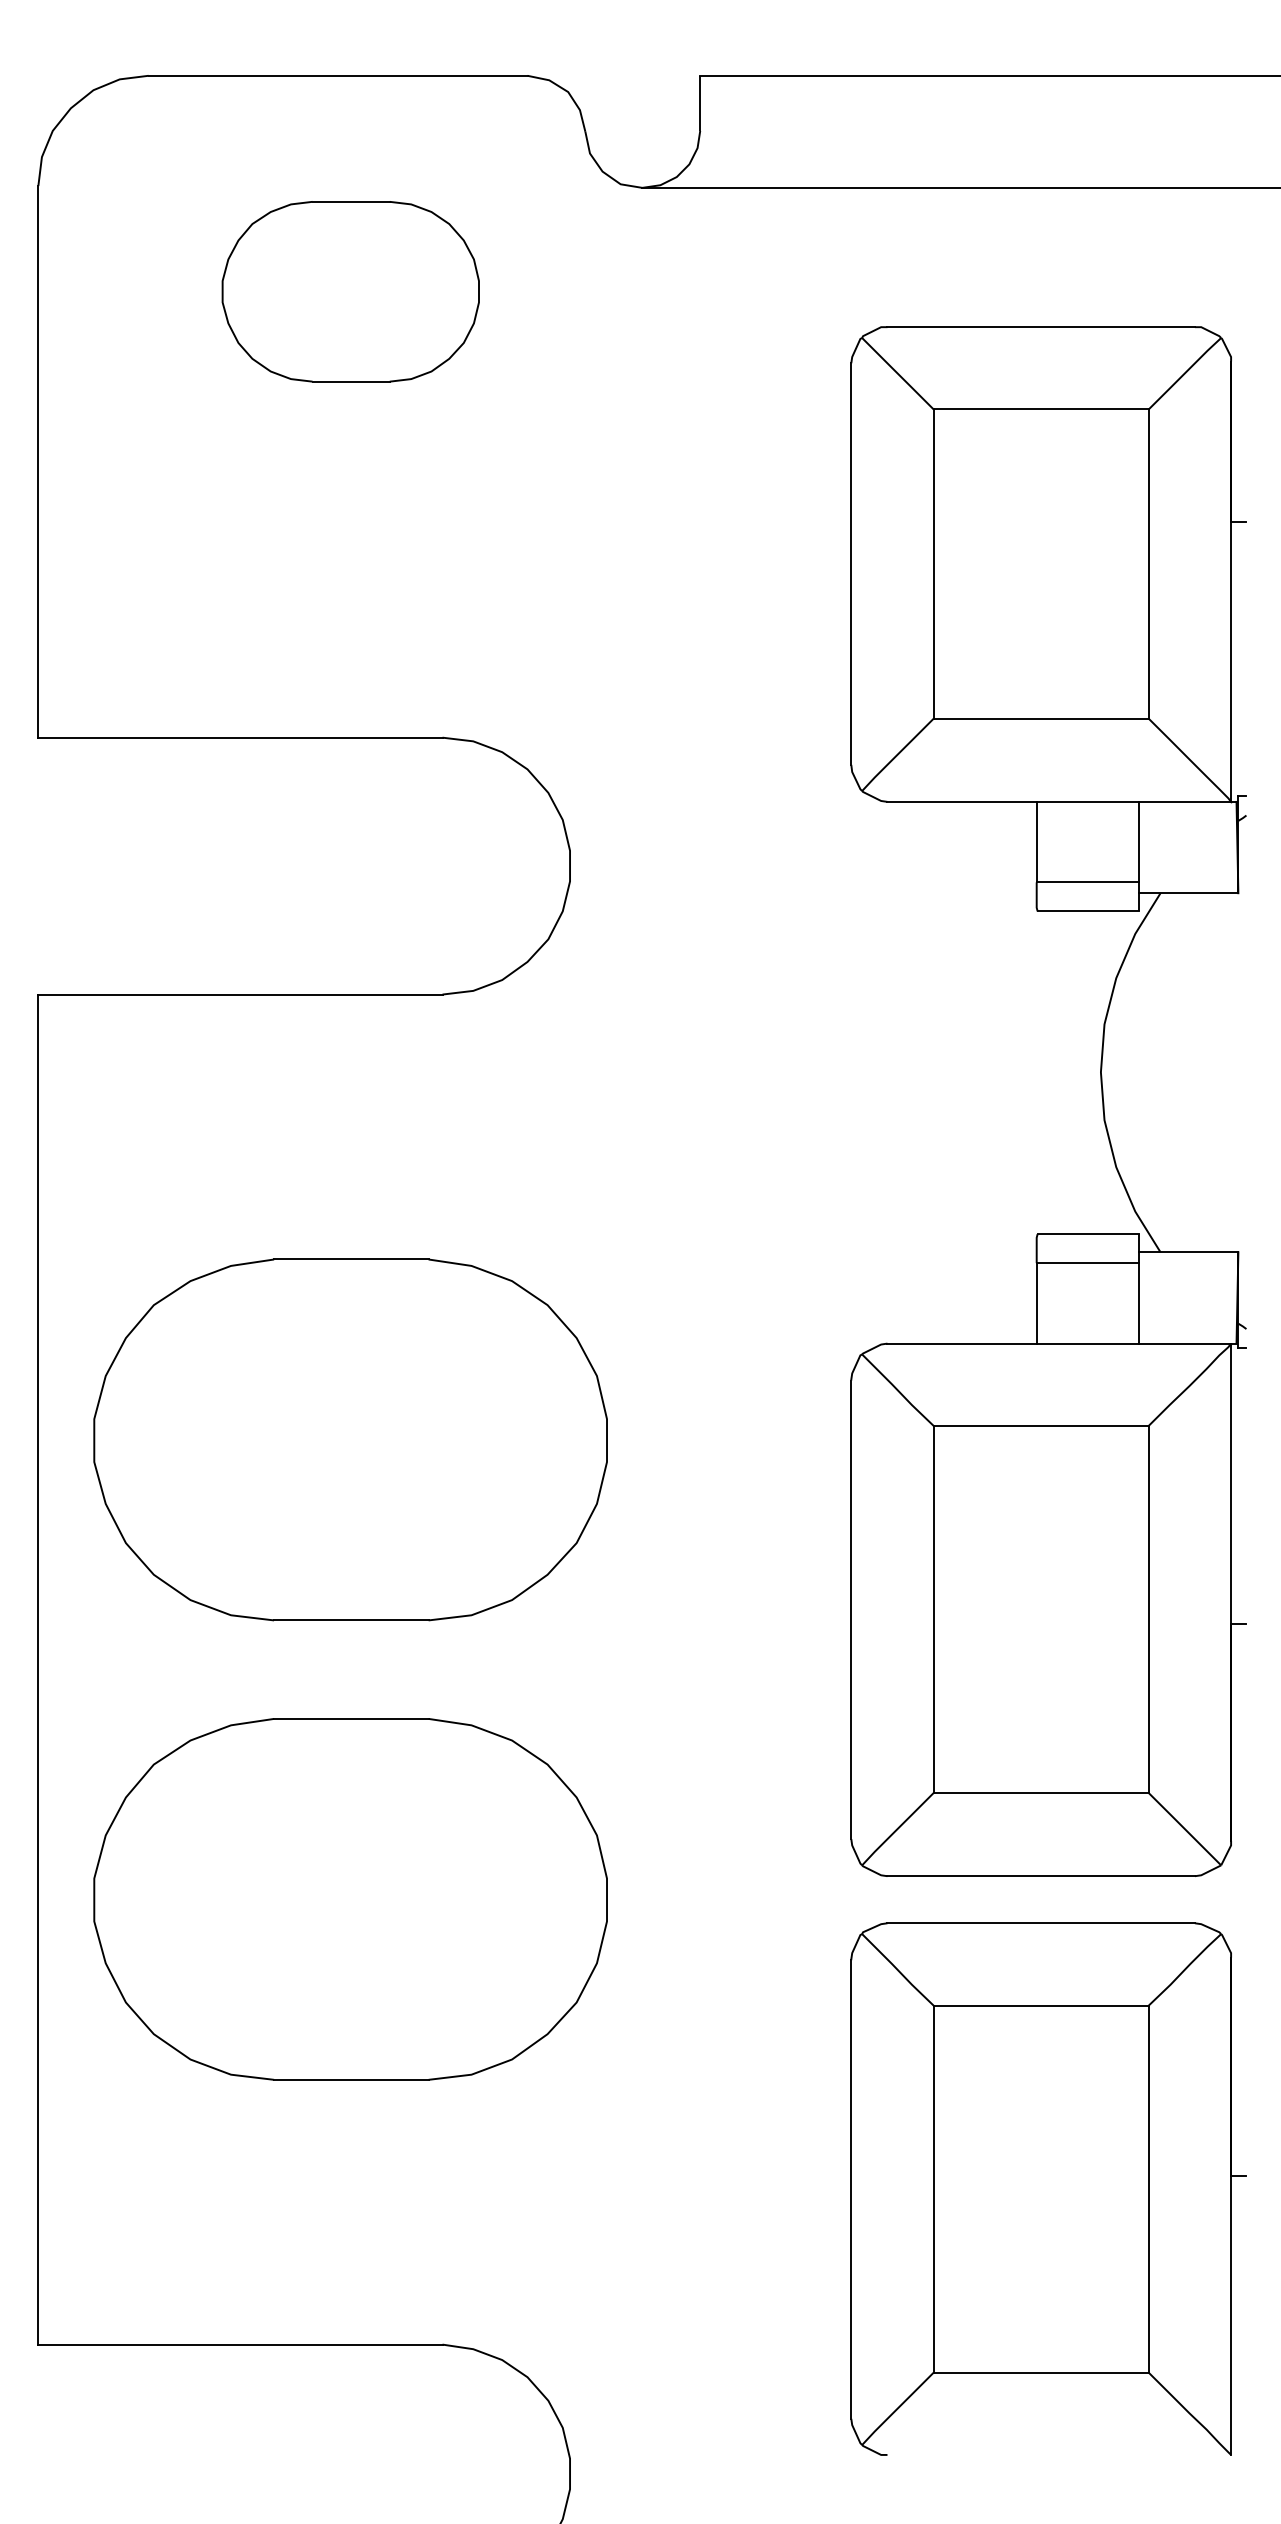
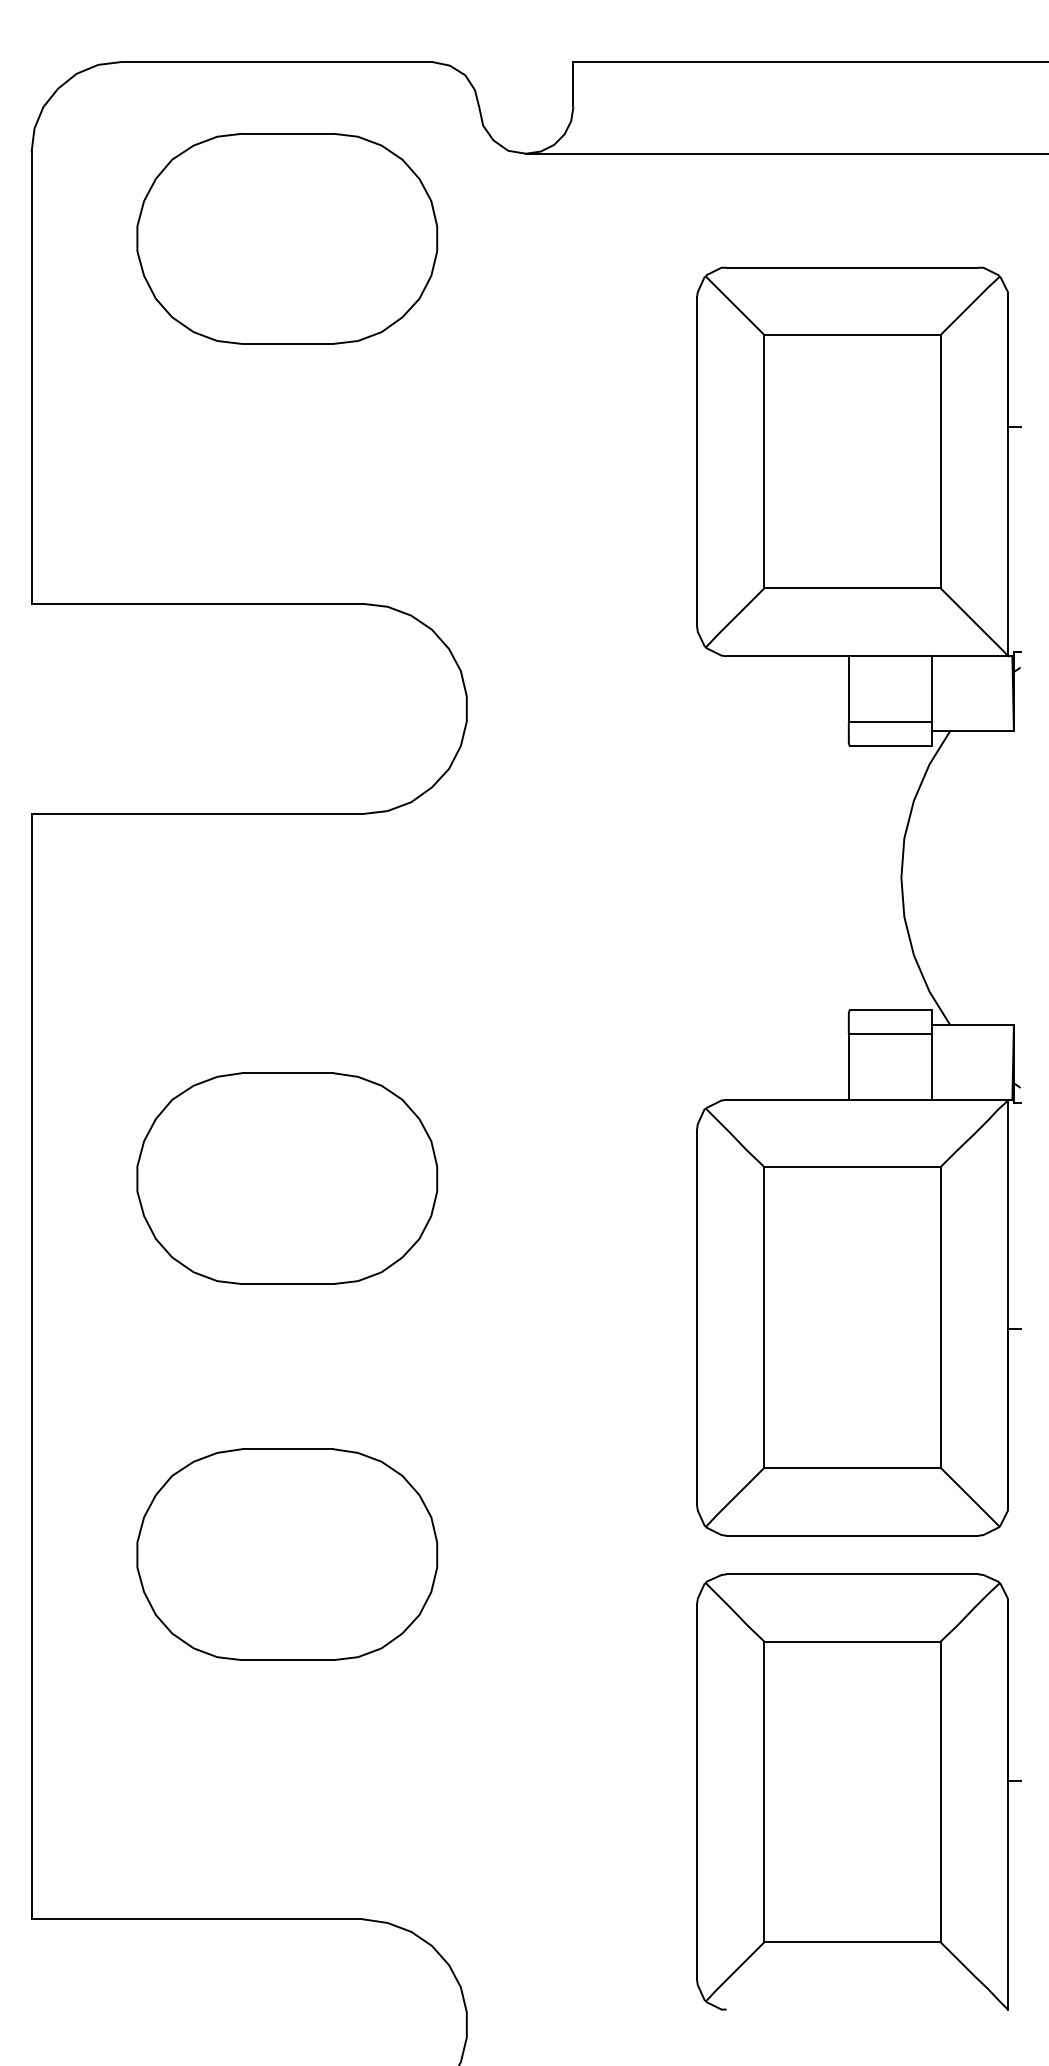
part: (350, 291) -> (287, 238), size x1.43
part: (350, 1439) -> (287, 1178), size x0.71
part: (350, 1899) -> (287, 1554), size x0.71

